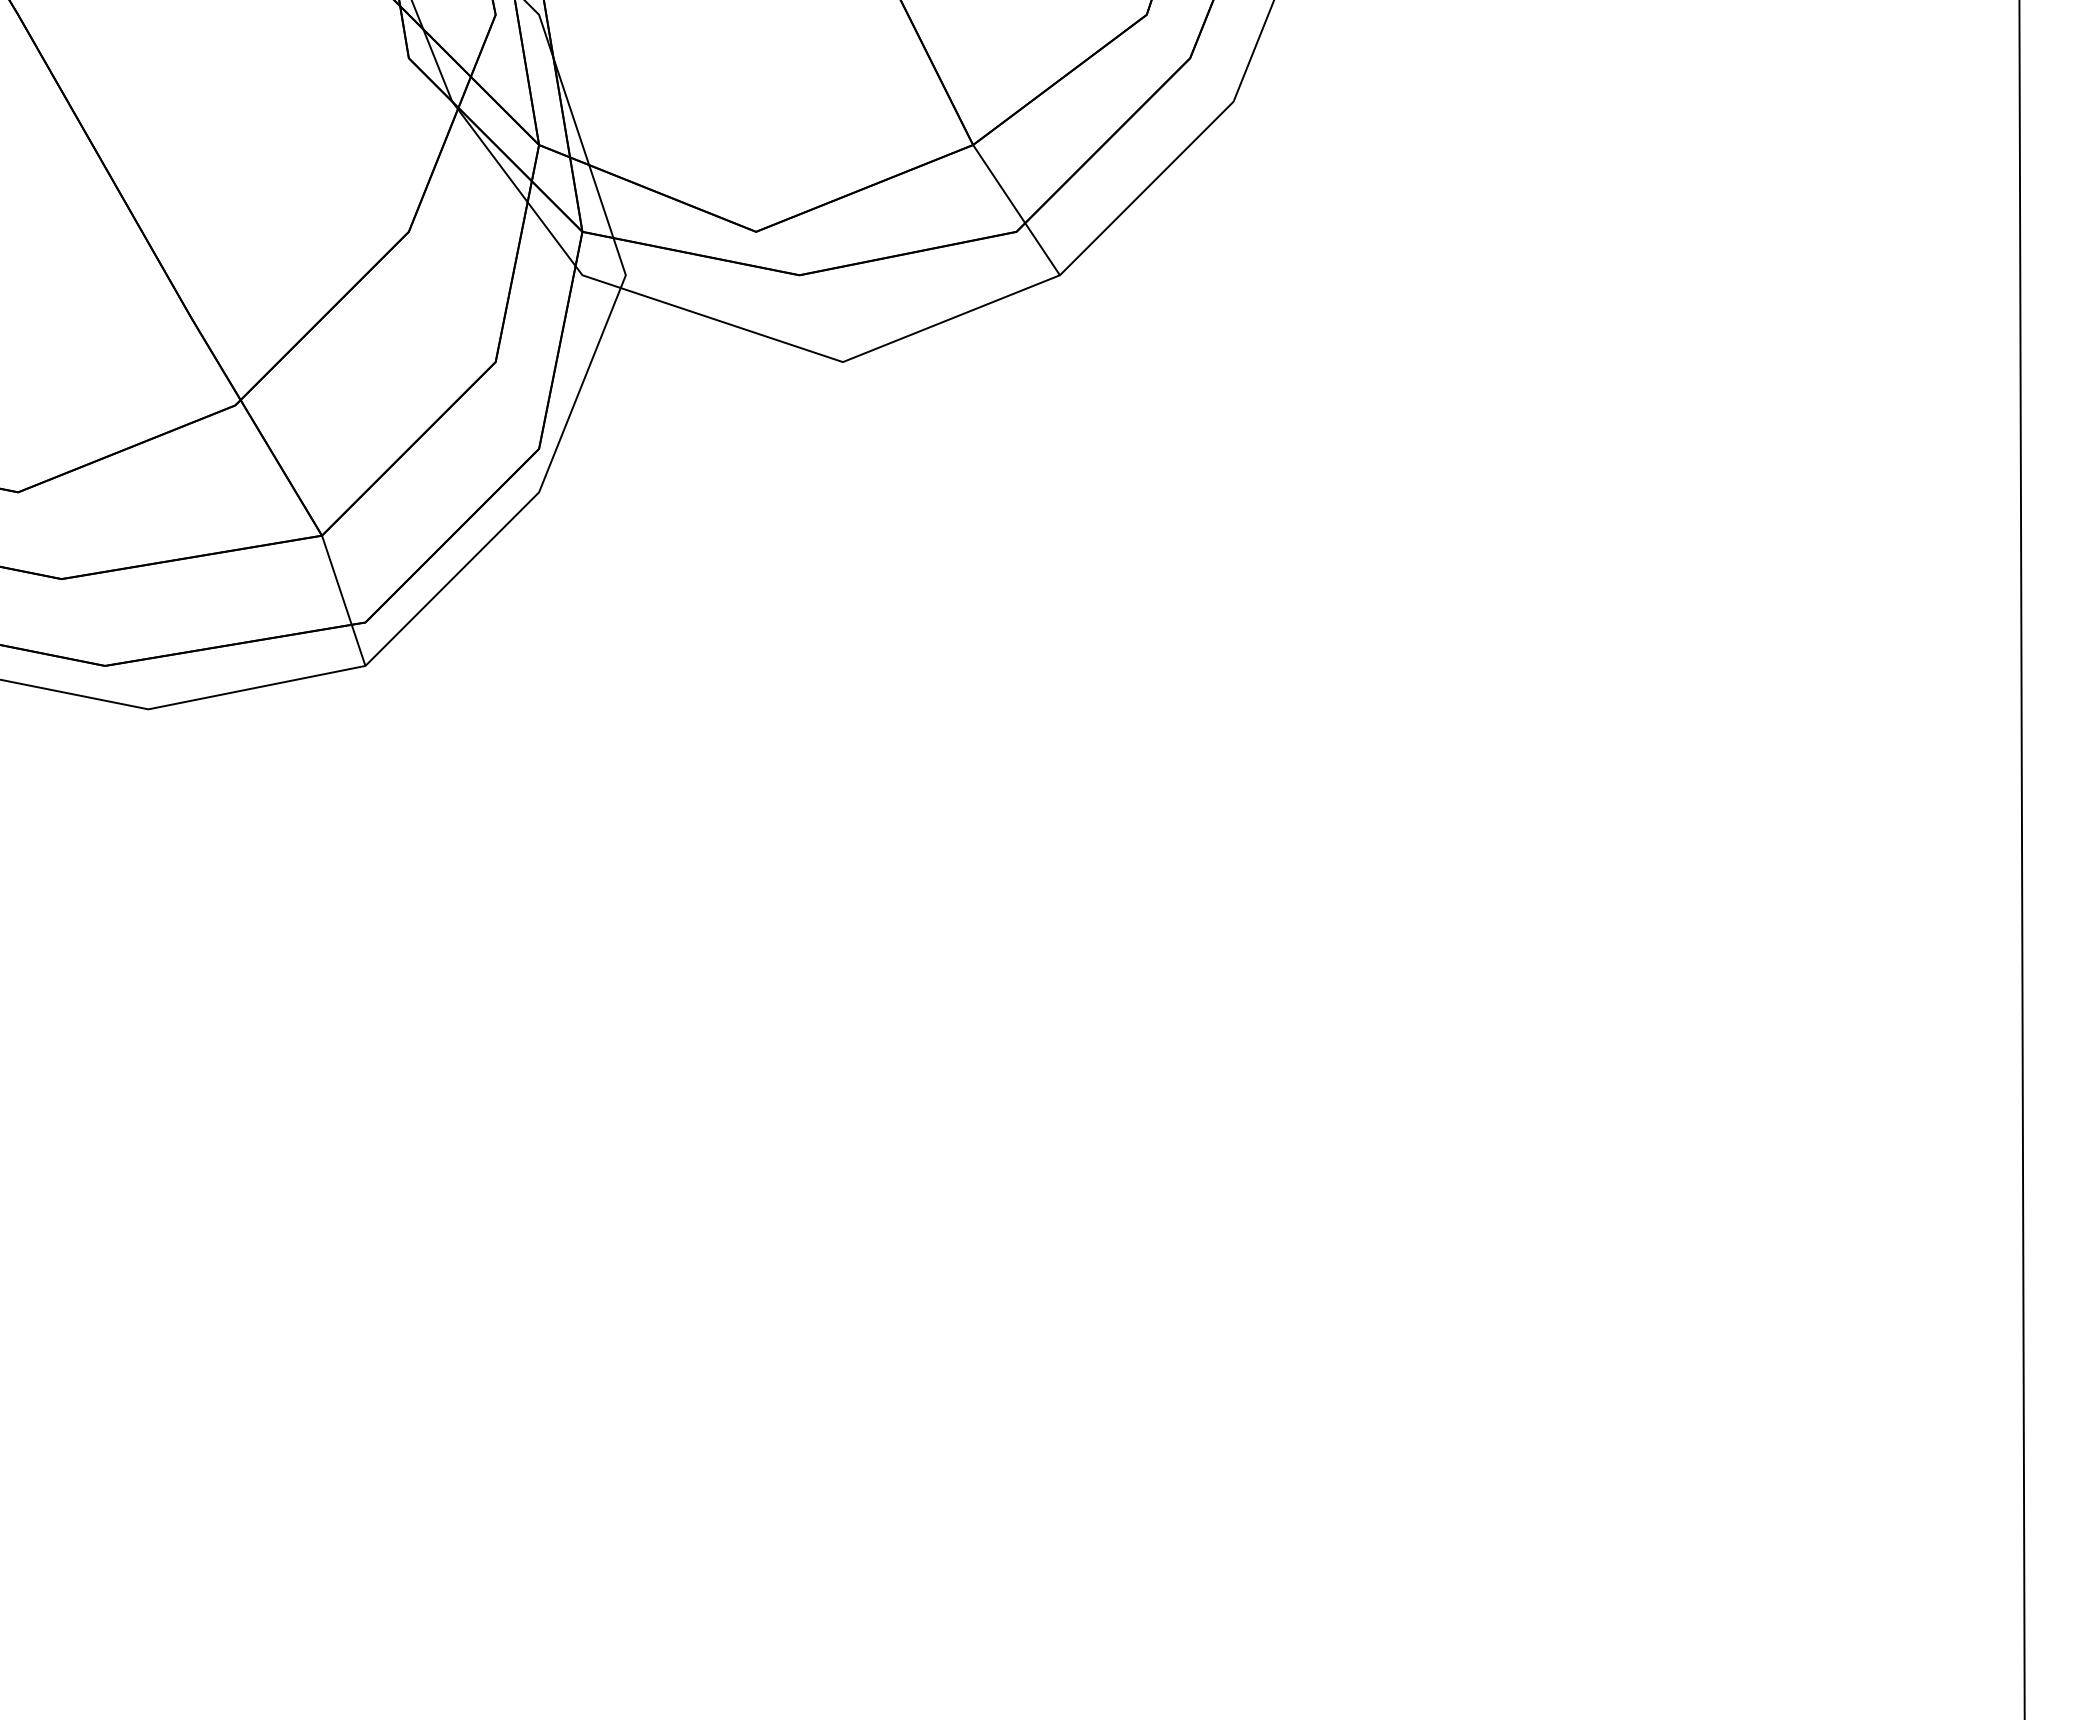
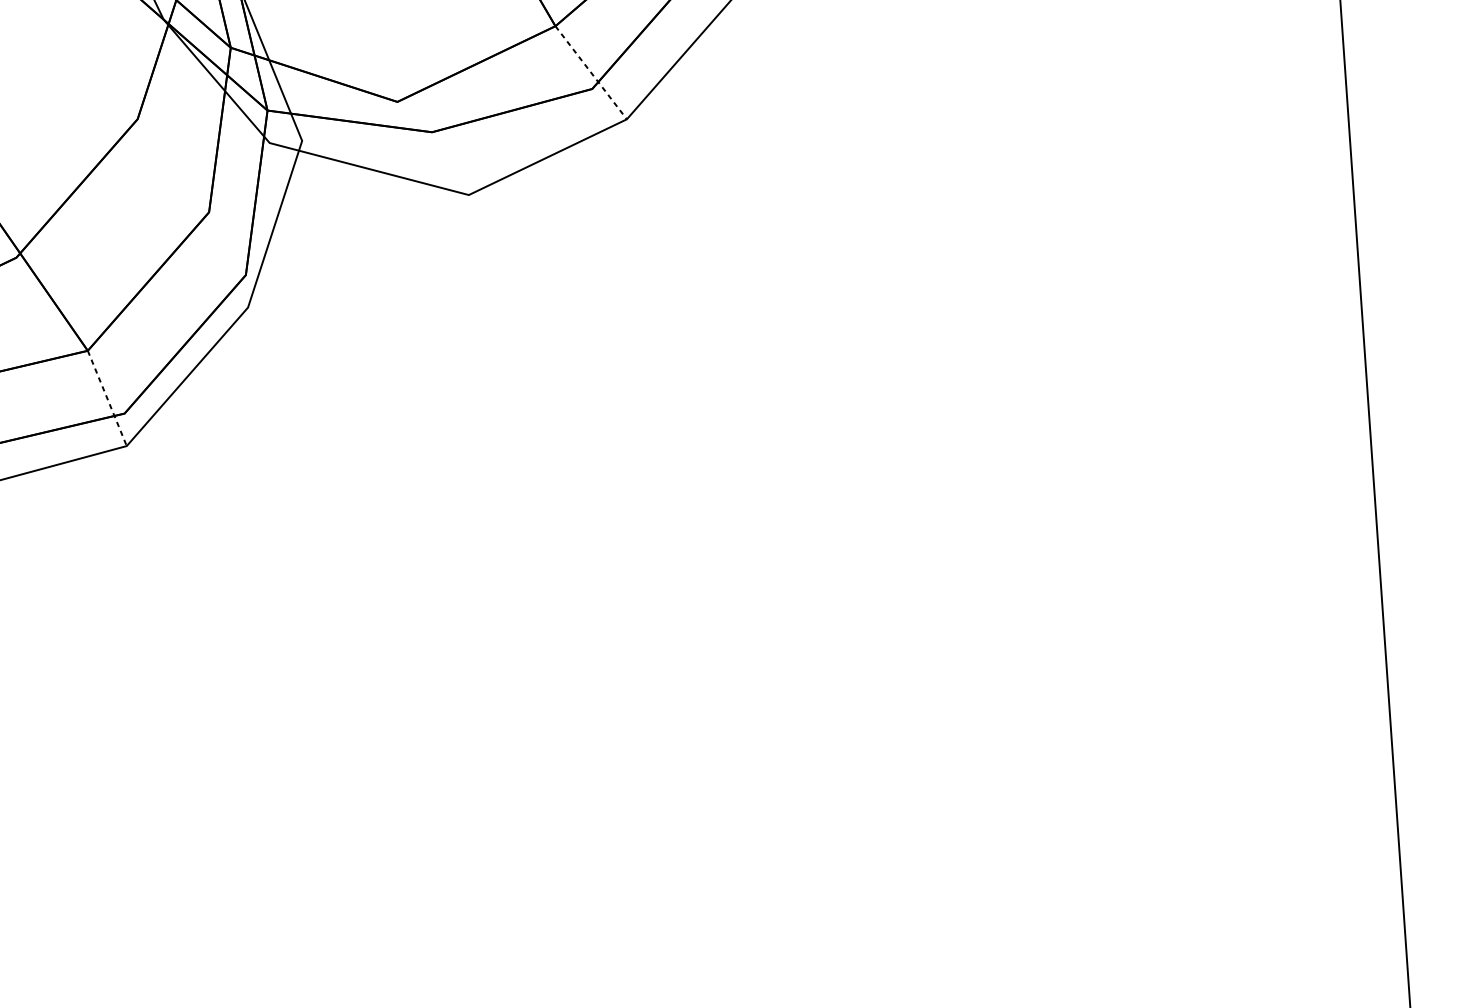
line: (1016, 210) -> (591, 73), solid -> dashed
line: (343, 600) -> (107, 398), solid -> dashed

